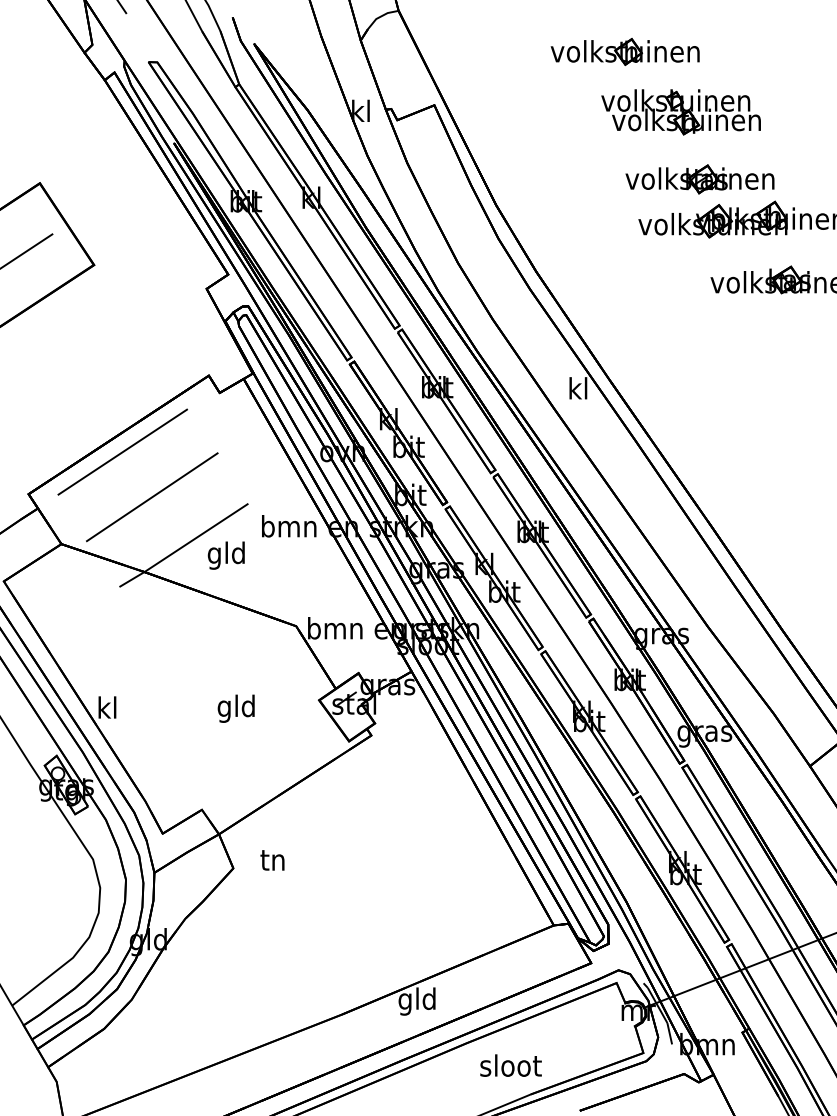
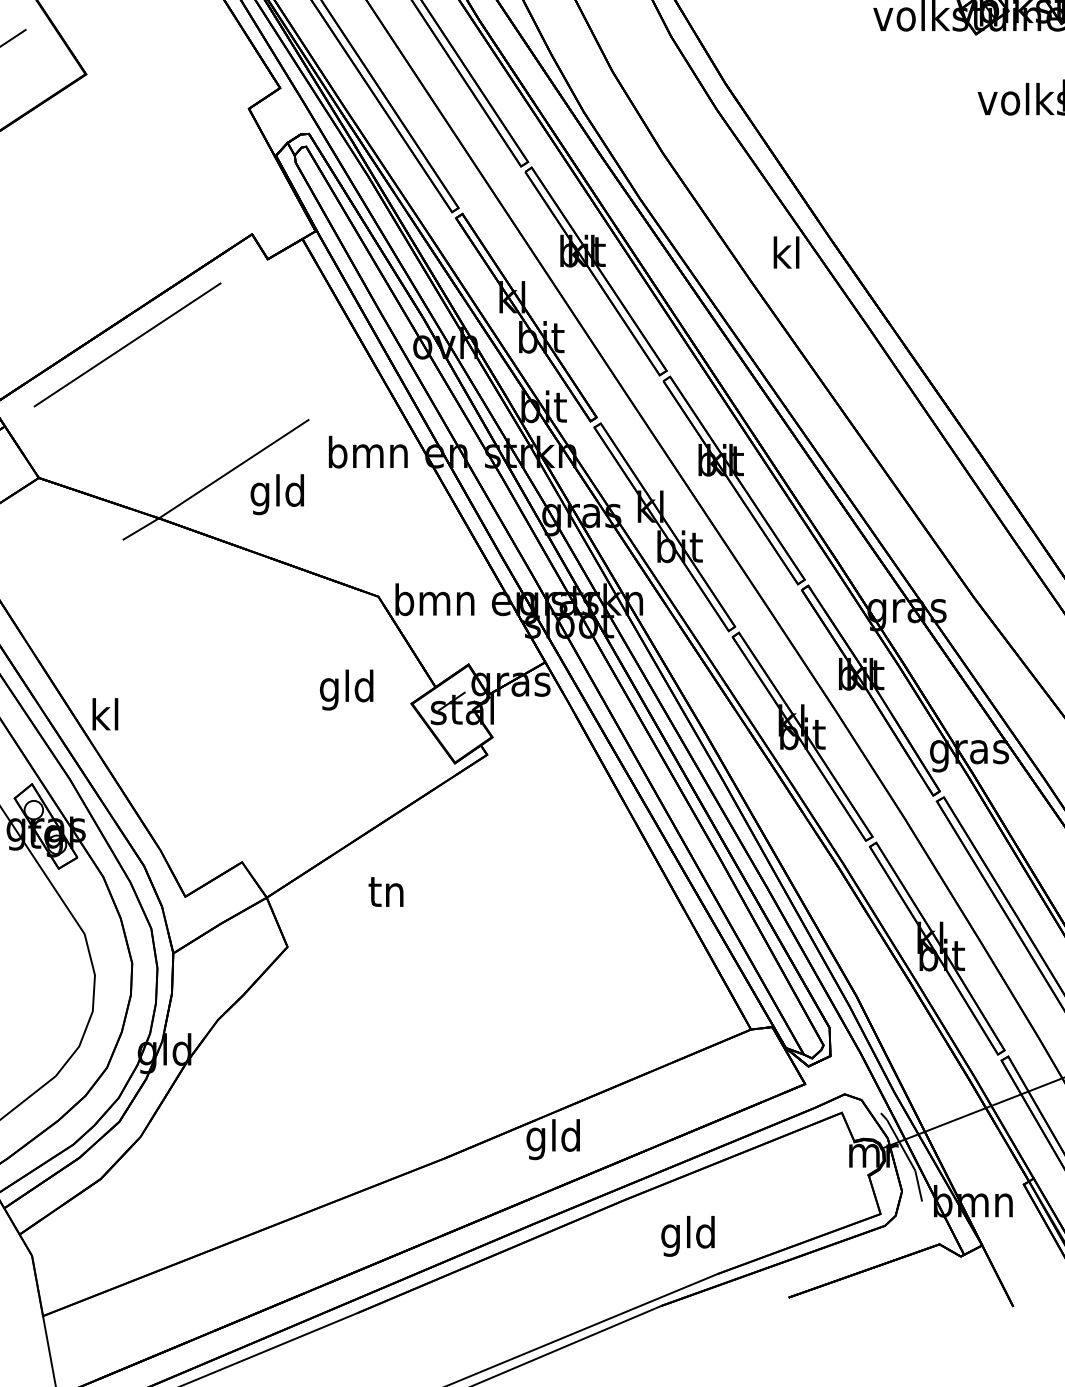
line: (151, 497) -> (169, 410), removed
text: (235, 708) -> (345, 689), moved
text: (272, 860) -> (386, 892), moved
text: (510, 1068) -> (688, 1236), sloot -> gld

